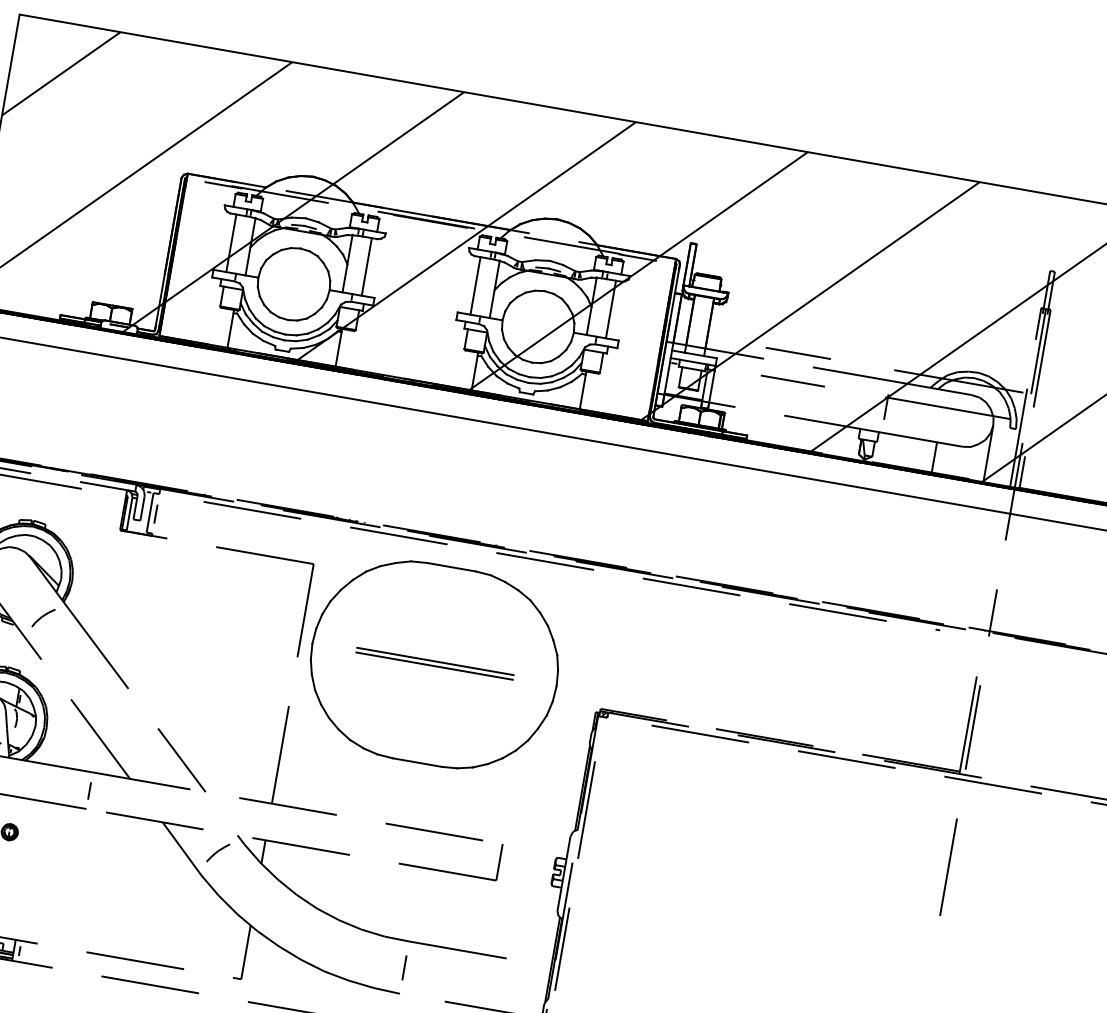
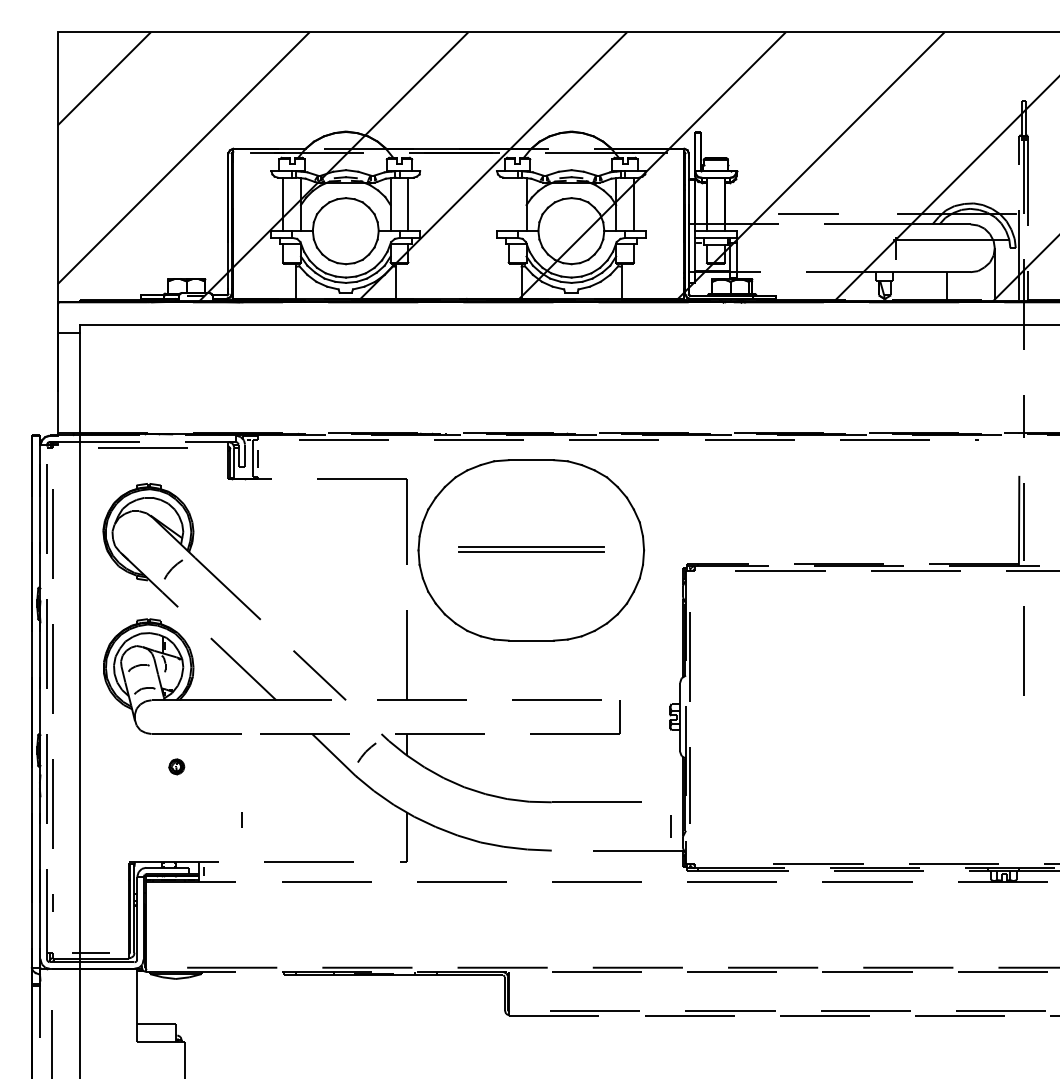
line: (475, 285) -> (508, 203), removed
line: (792, 380) -> (807, 239), removed
line: (89, 789) -> (241, 819), moved
line: (404, 967) -> (670, 826), moved

